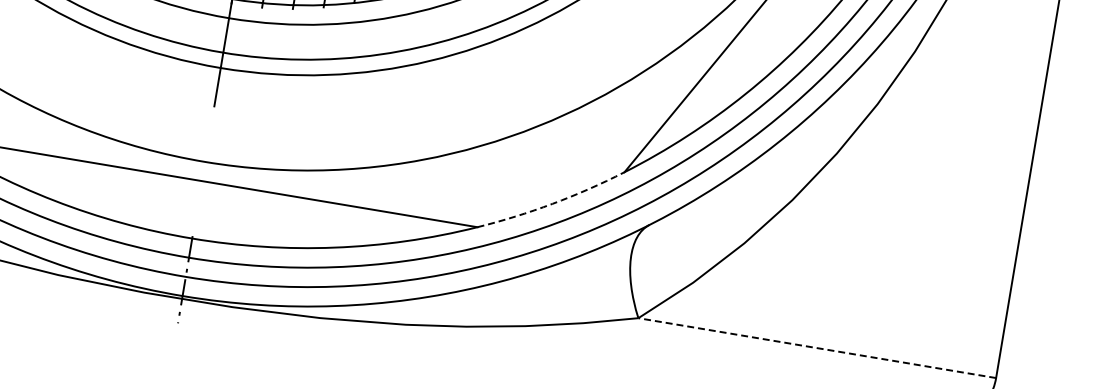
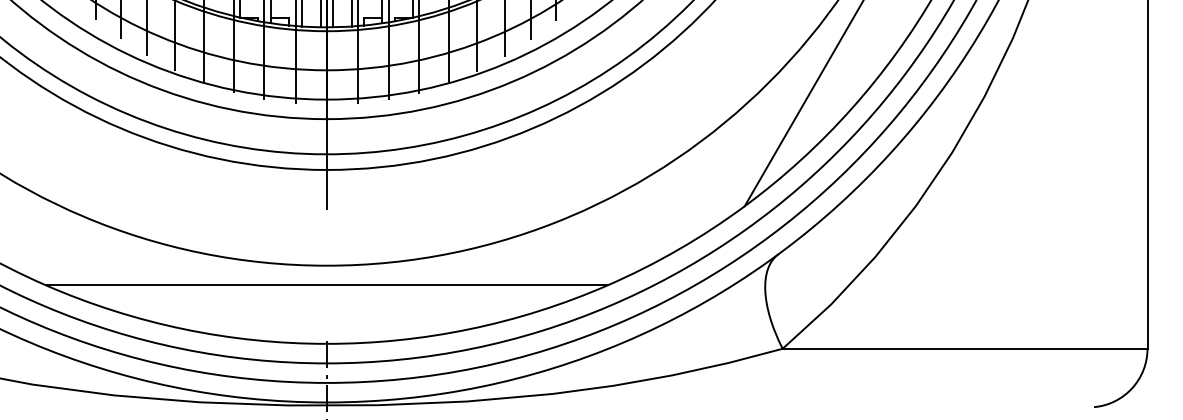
arc: (552, 203) -> (678, 249), dashed -> solid
line: (816, 347) -> (964, 348), dashed -> solid

